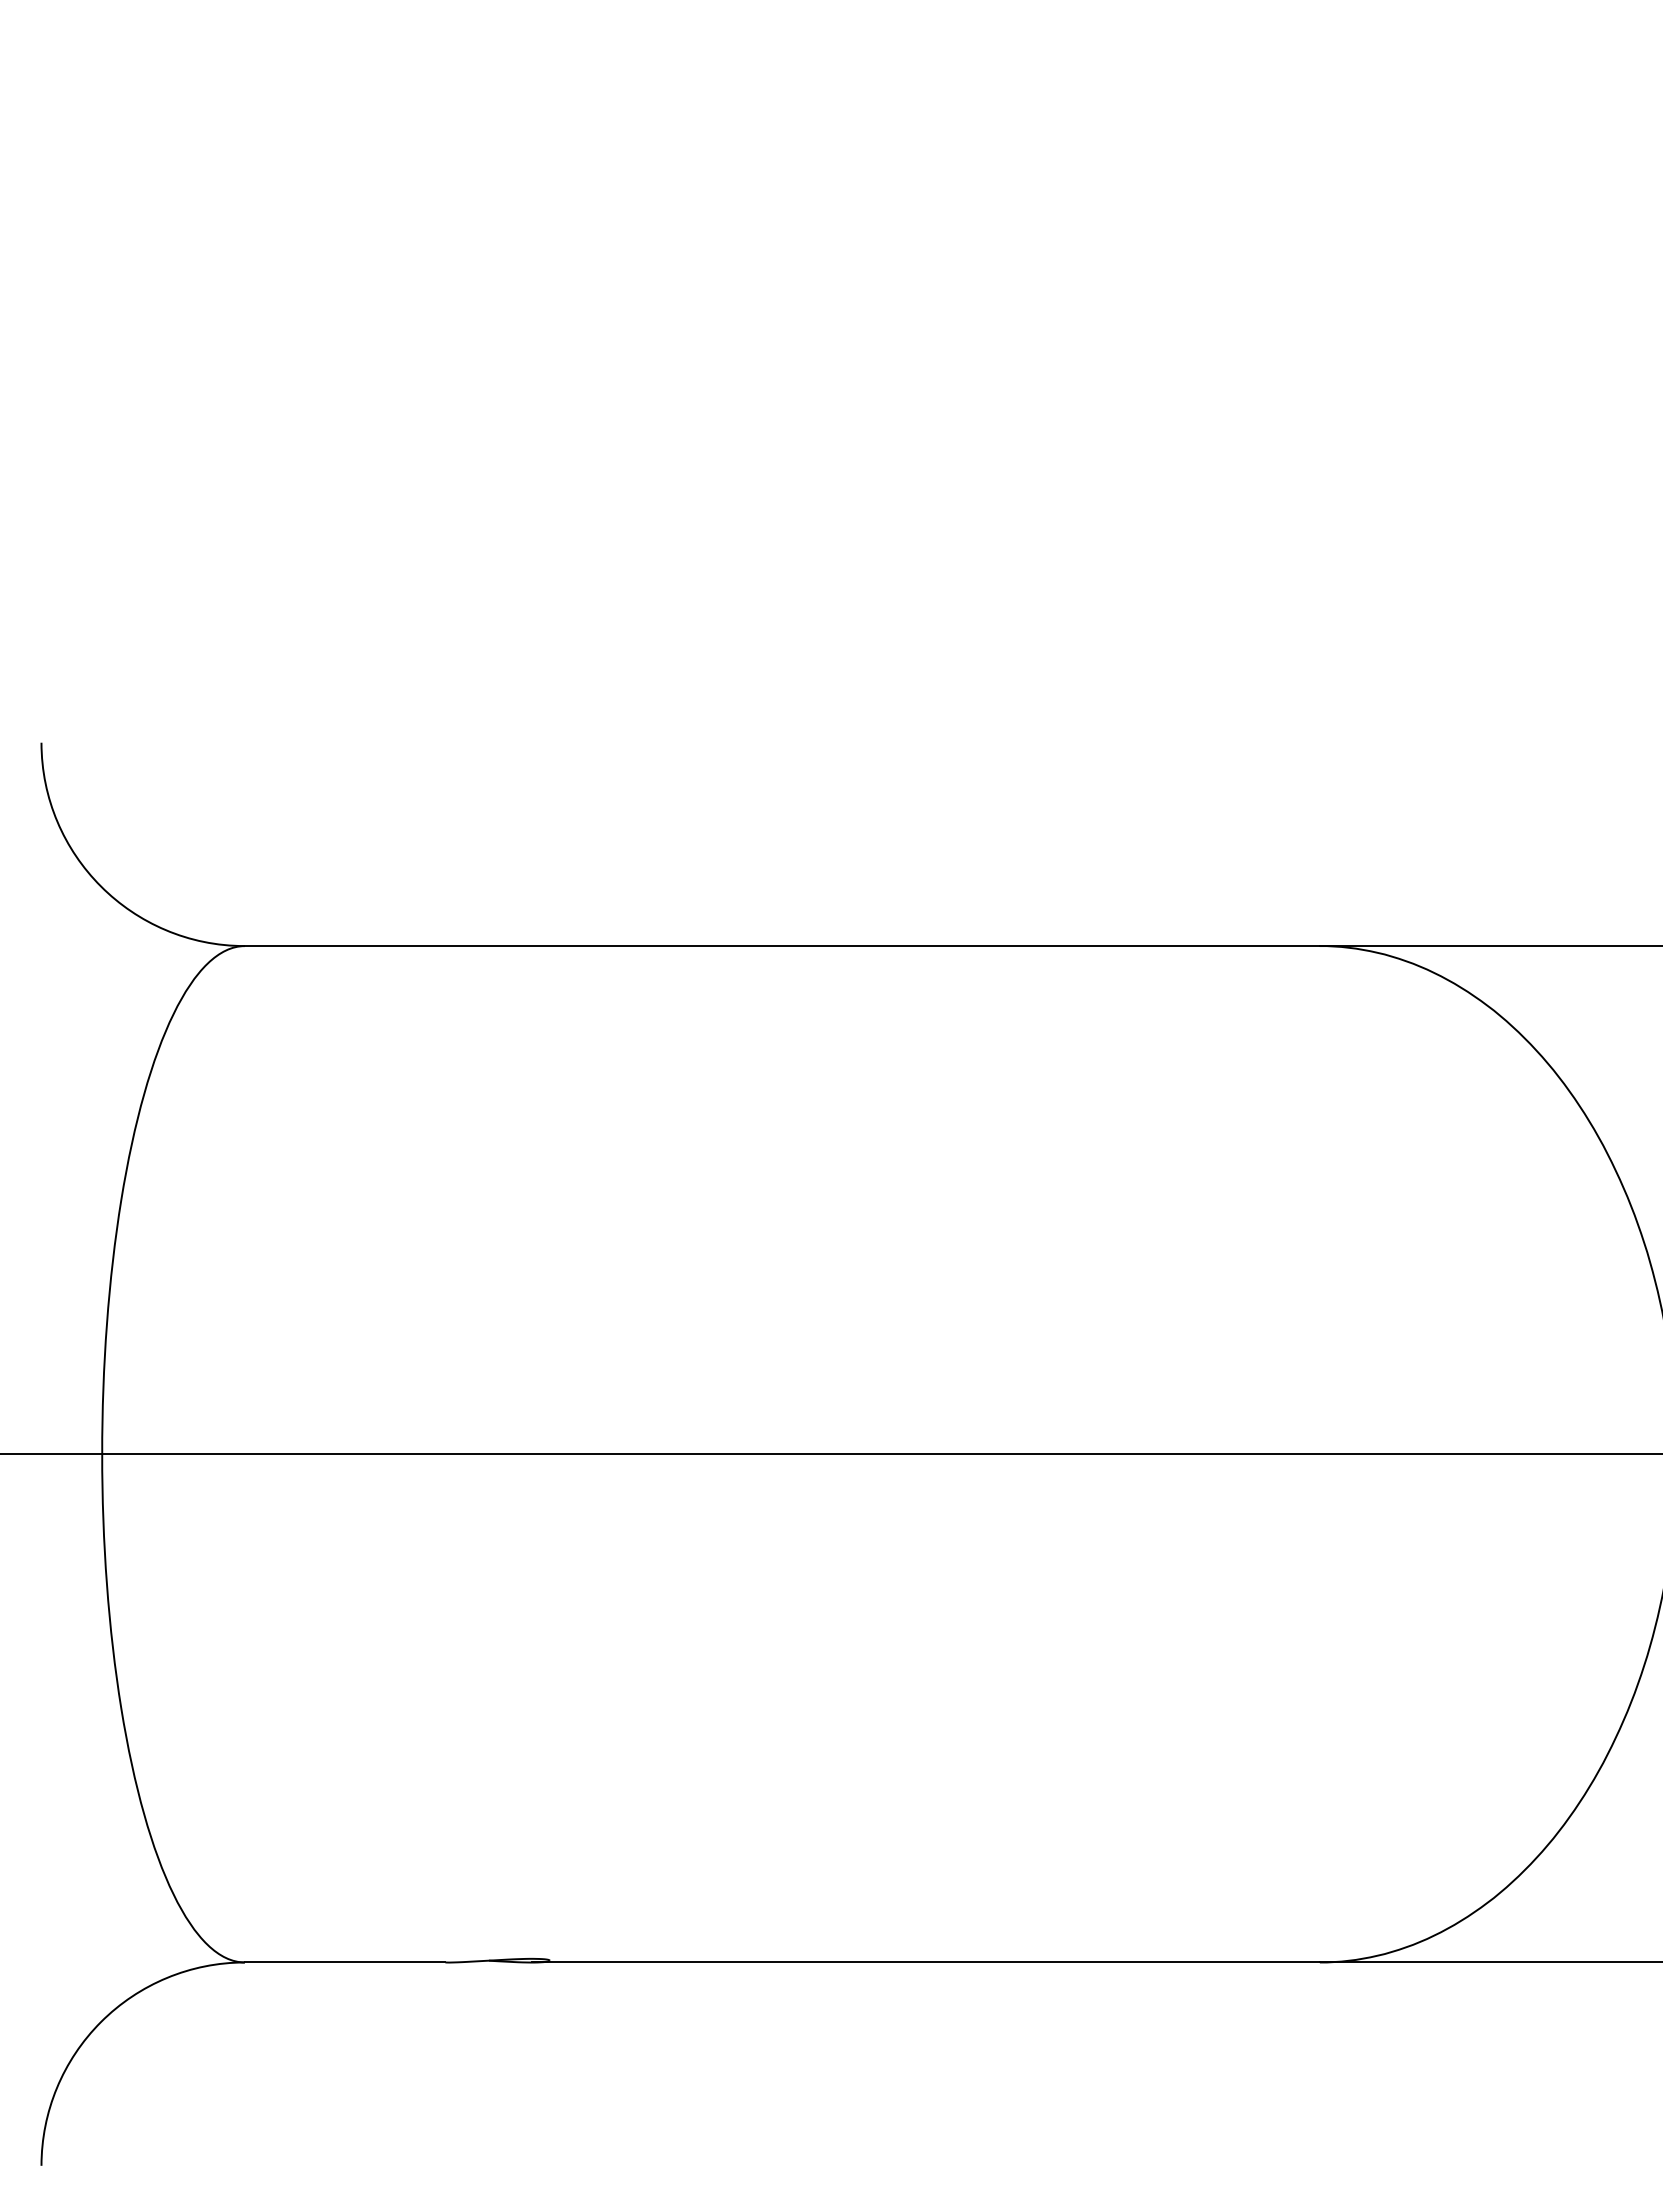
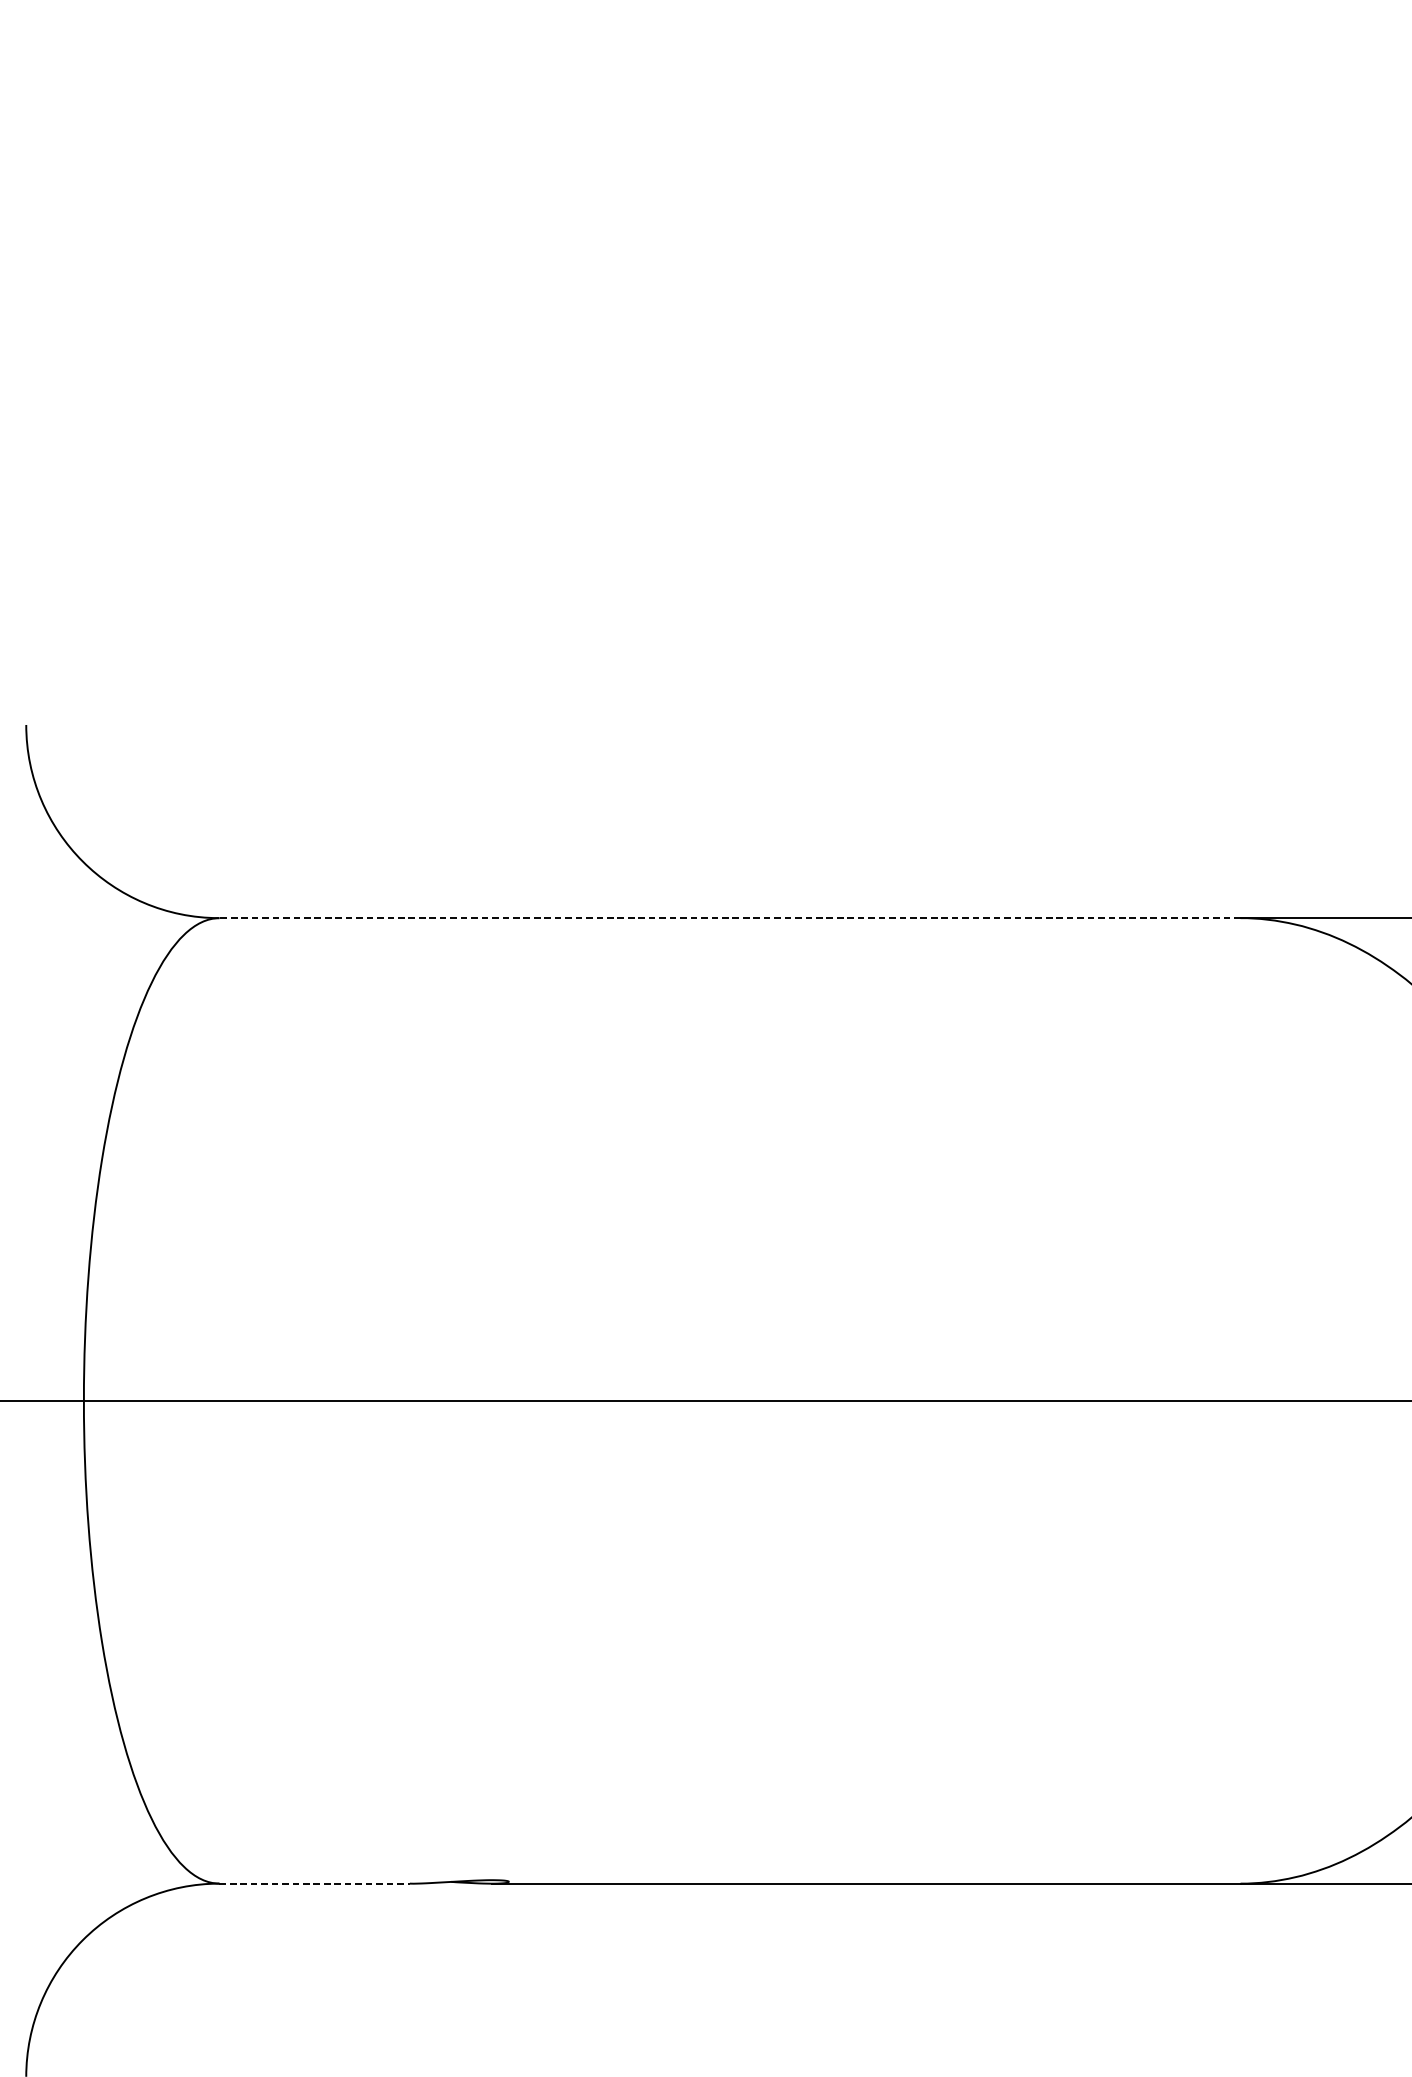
line: (782, 946) -> (730, 918), solid -> dashed
line: (345, 1962) -> (315, 1883), solid -> dashed

